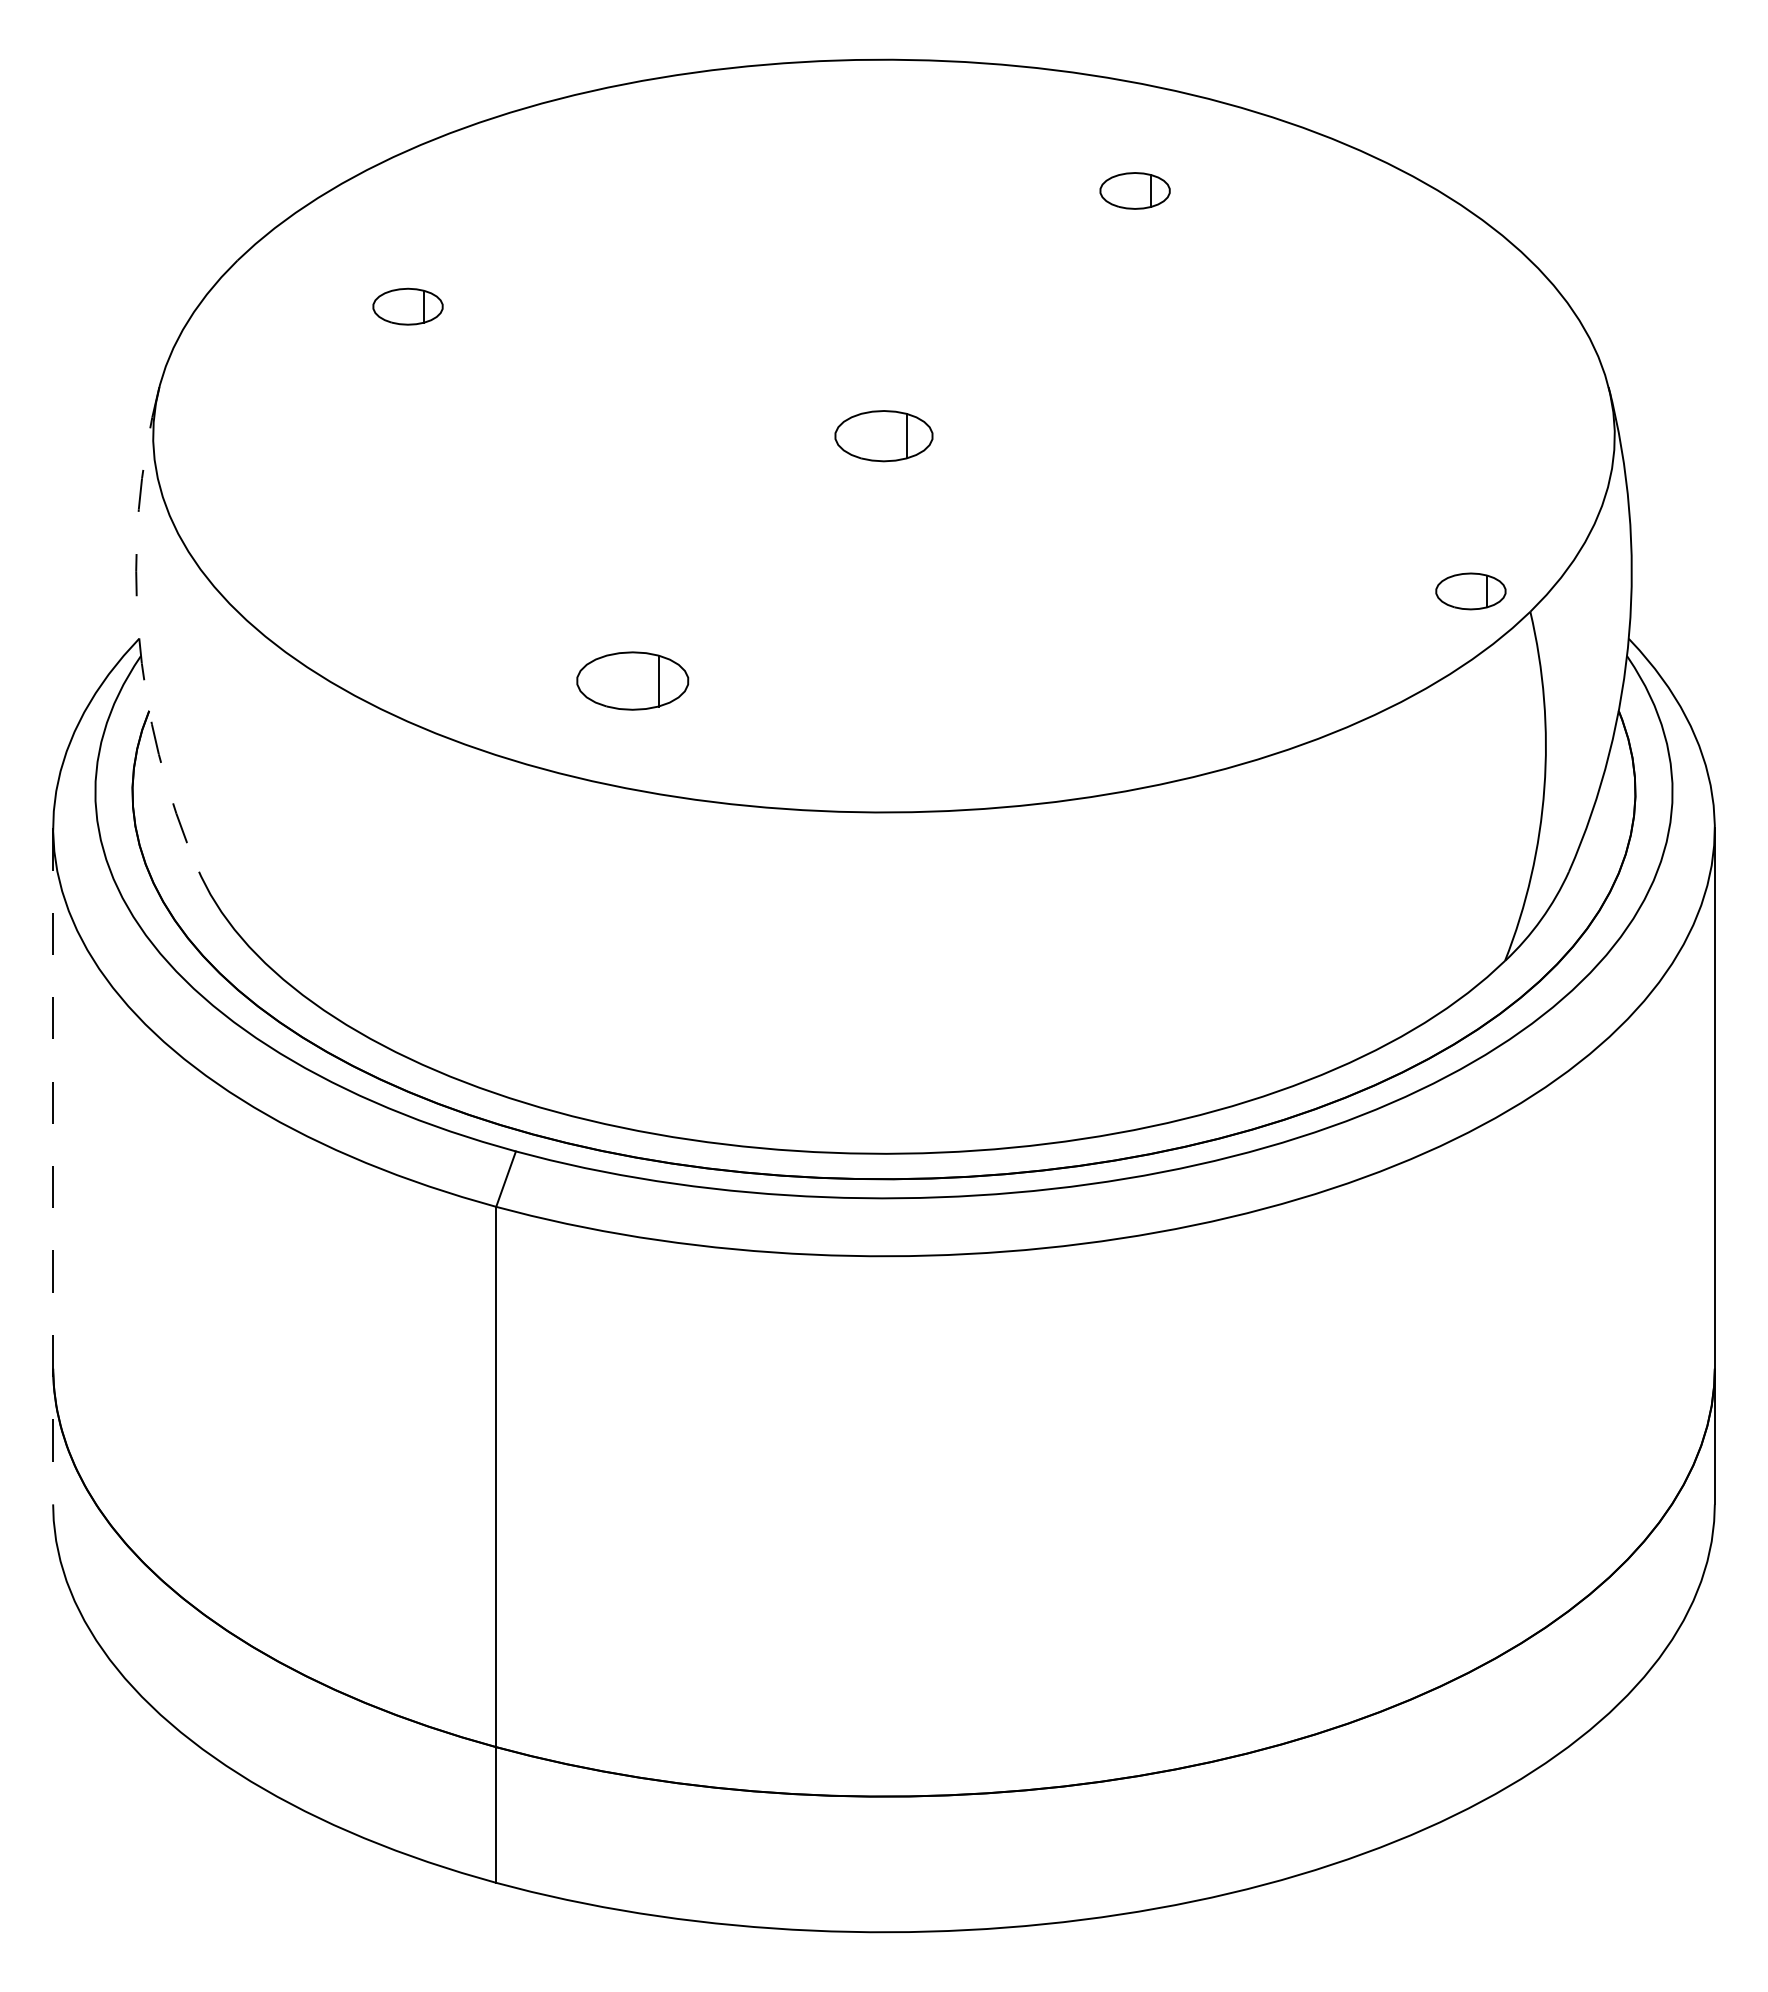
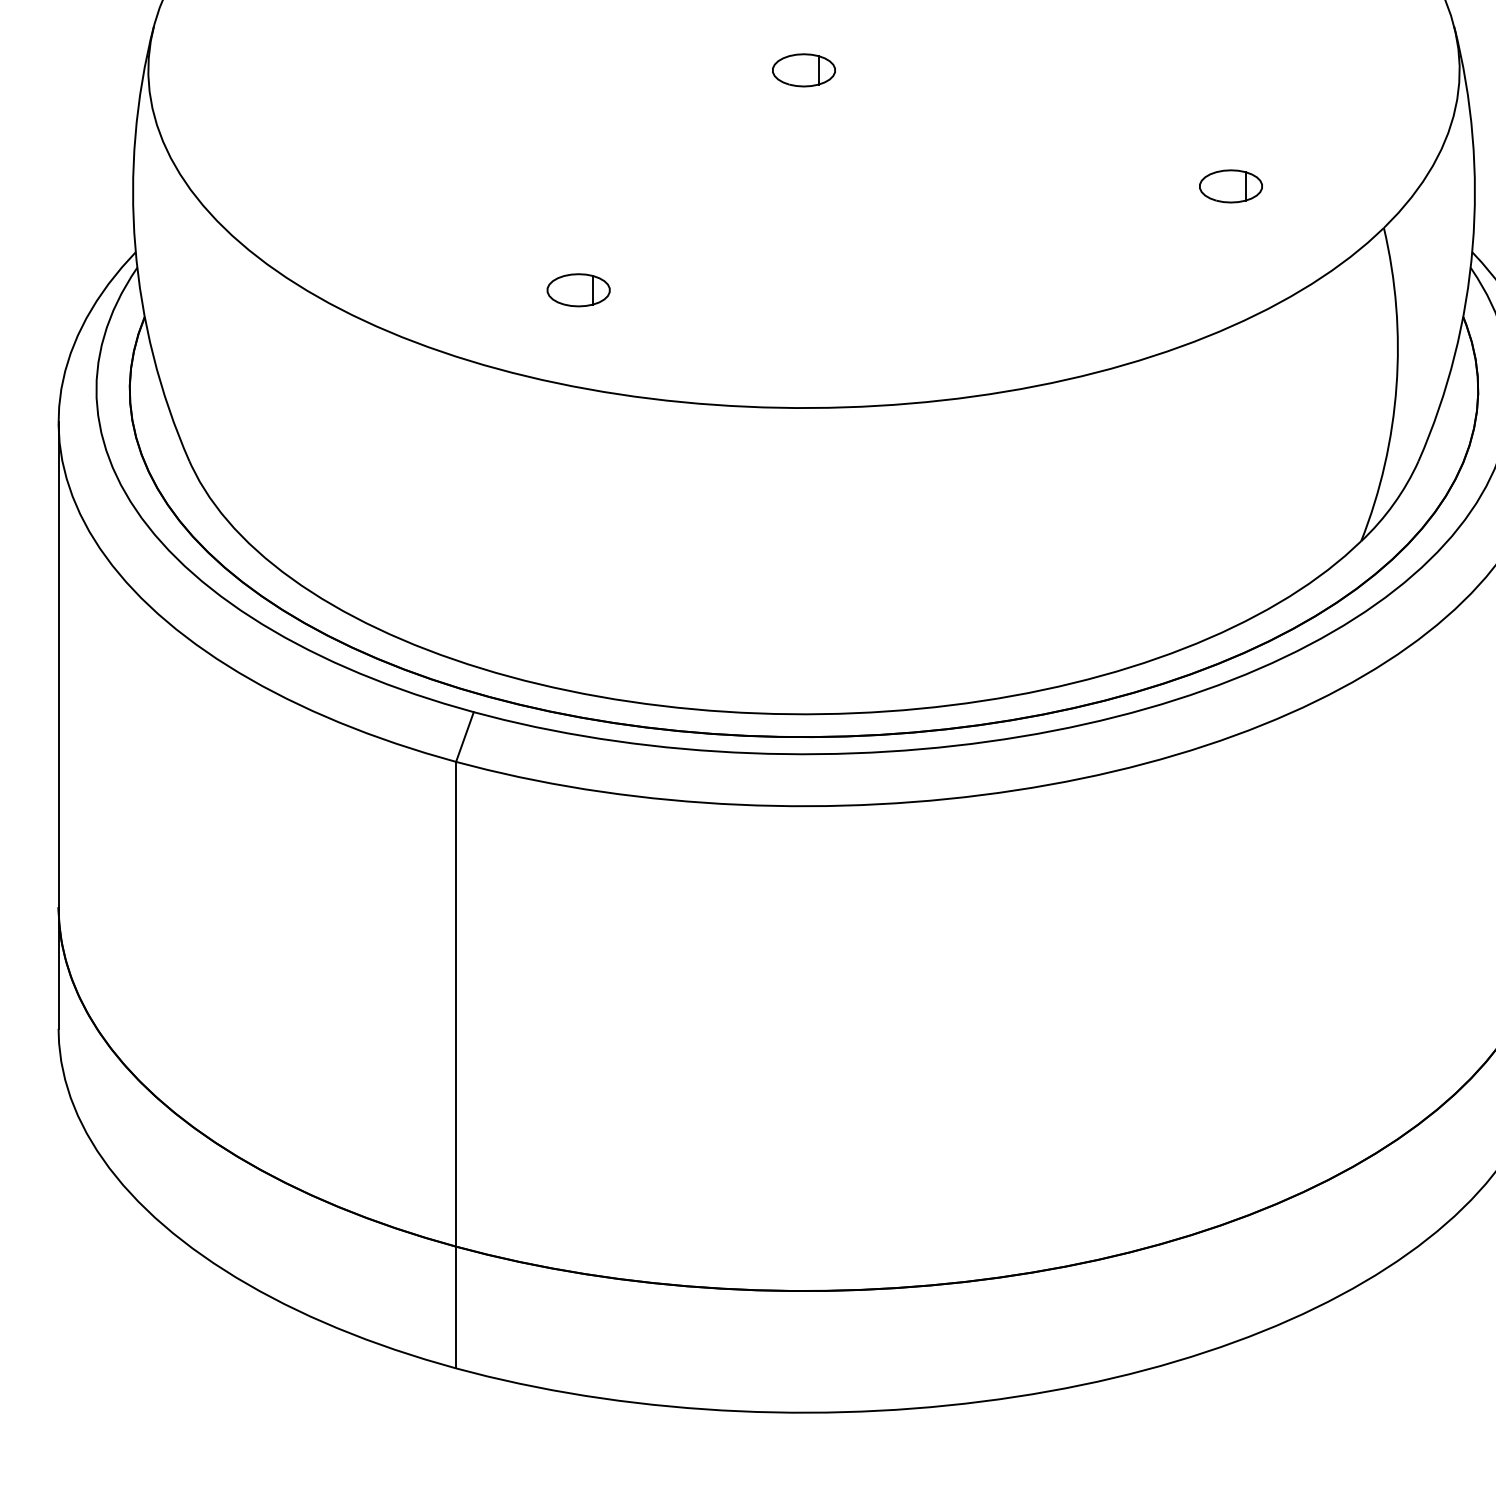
part: (883, 435) -> (803, 69), size x0.71
part: (1470, 591) -> (1230, 186), moved
arc: (138, 632) -> (135, 246), dashed -> solid
part: (632, 681) -> (578, 290), size x0.62
line: (53, 1166) -> (58, 725), dashed -> solid

